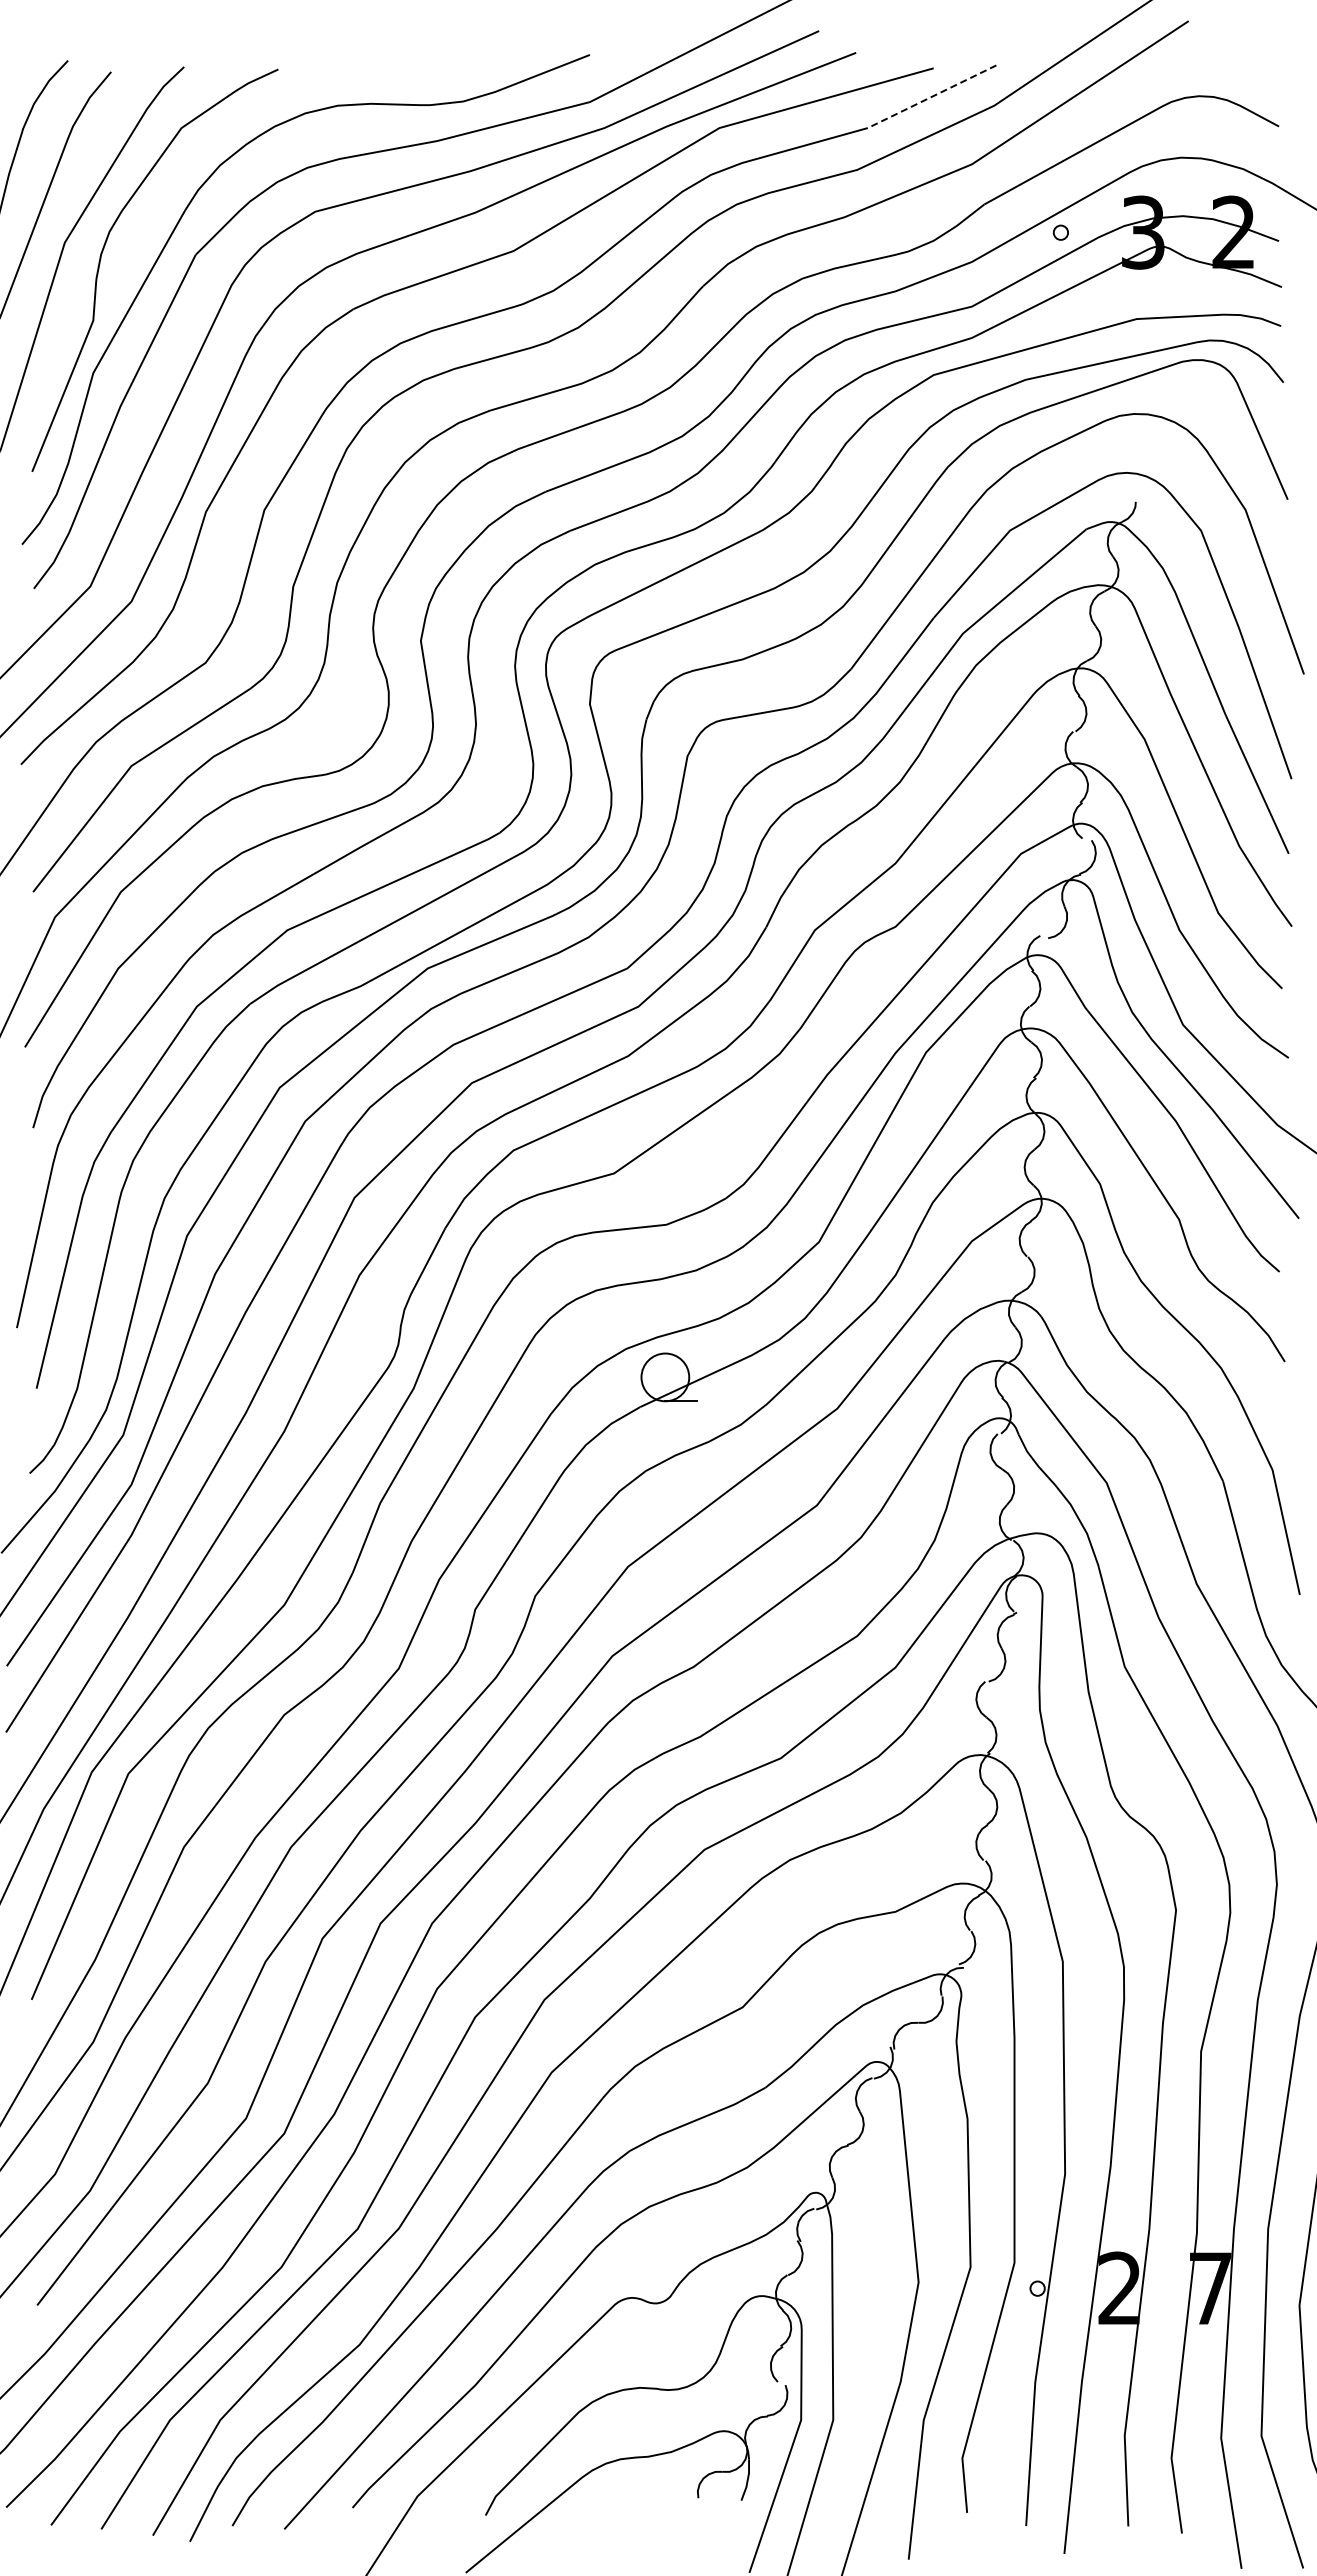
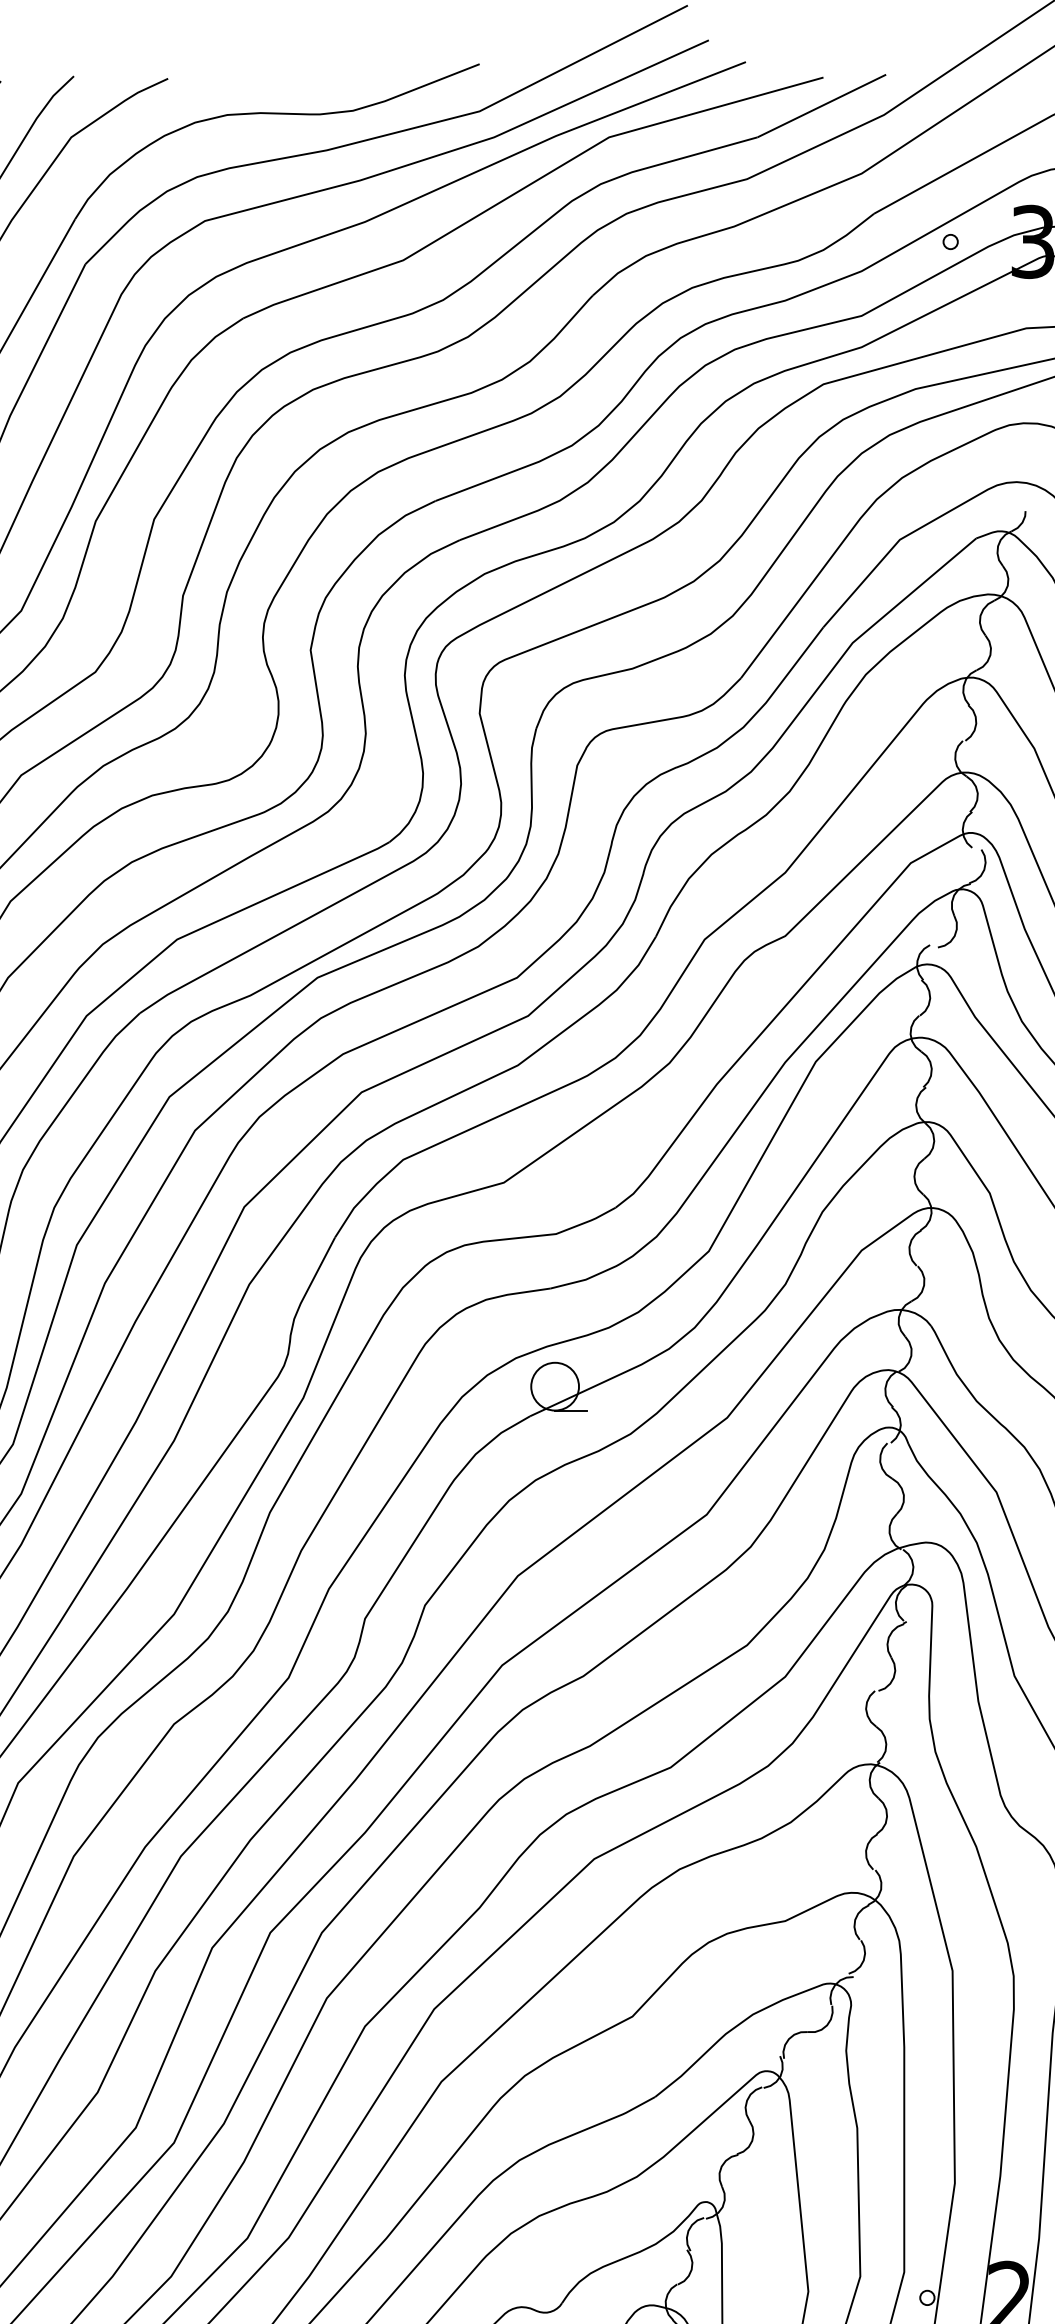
line: (931, 96) -> (821, 105), dashed -> solid

